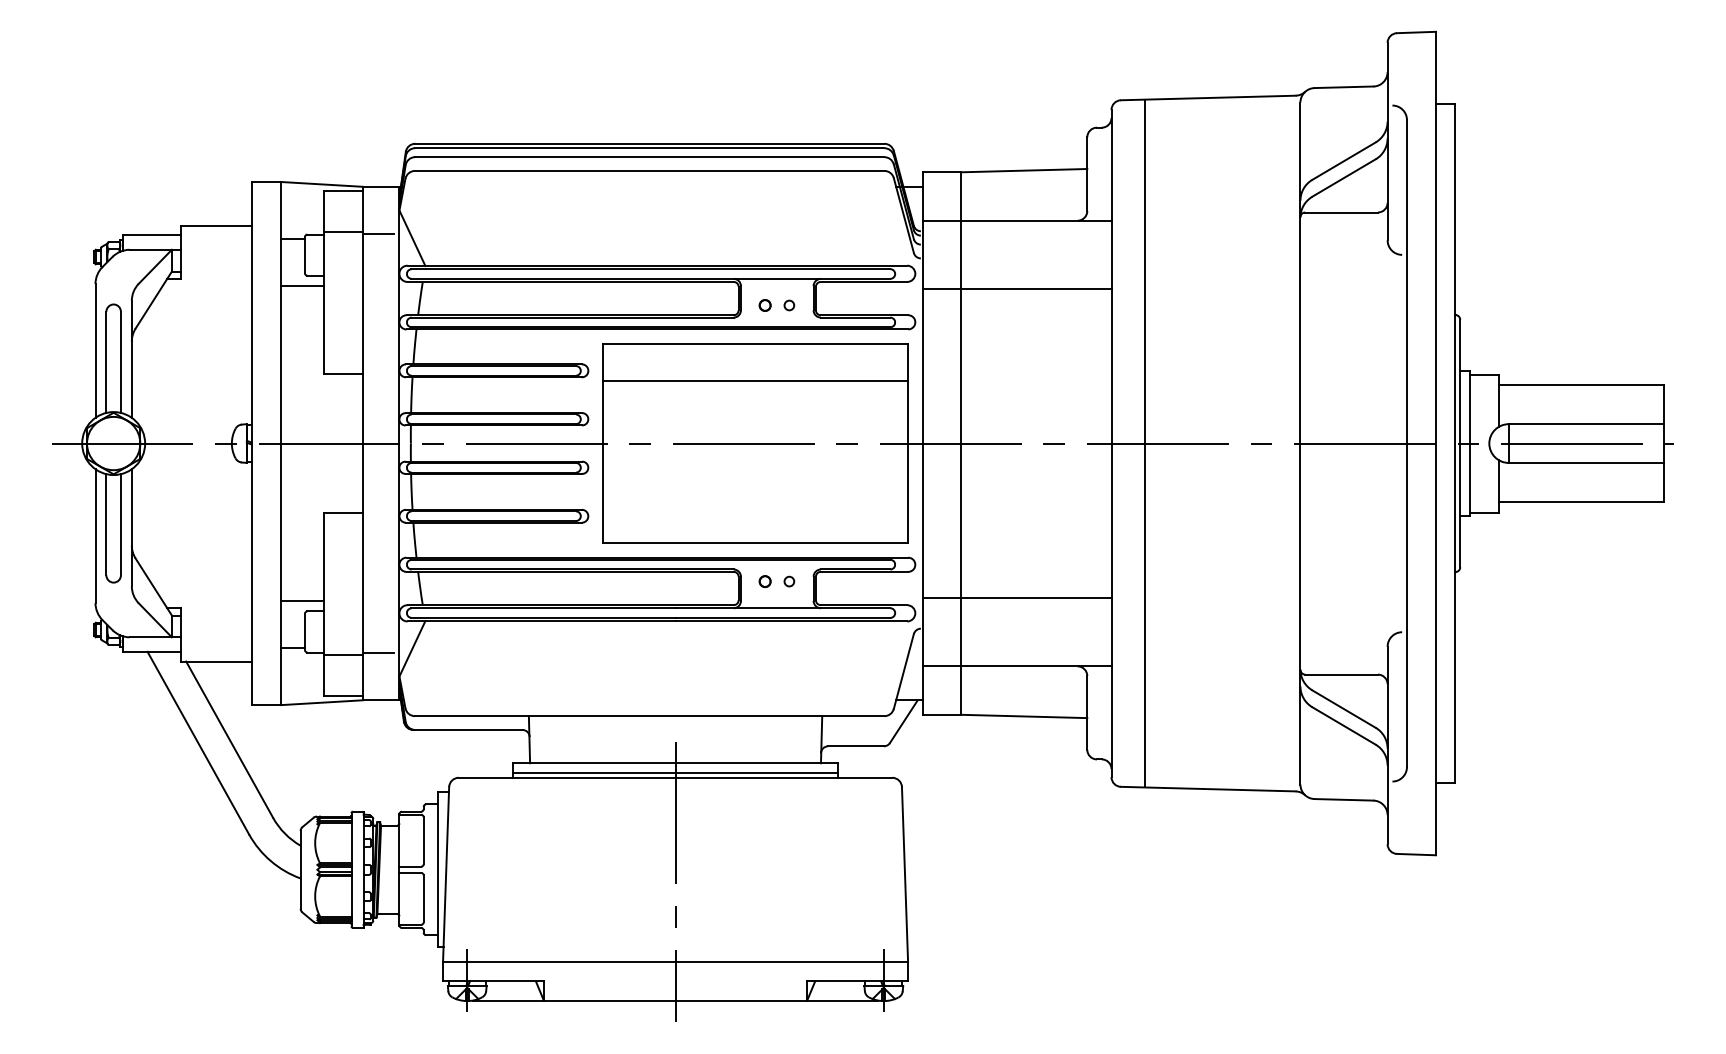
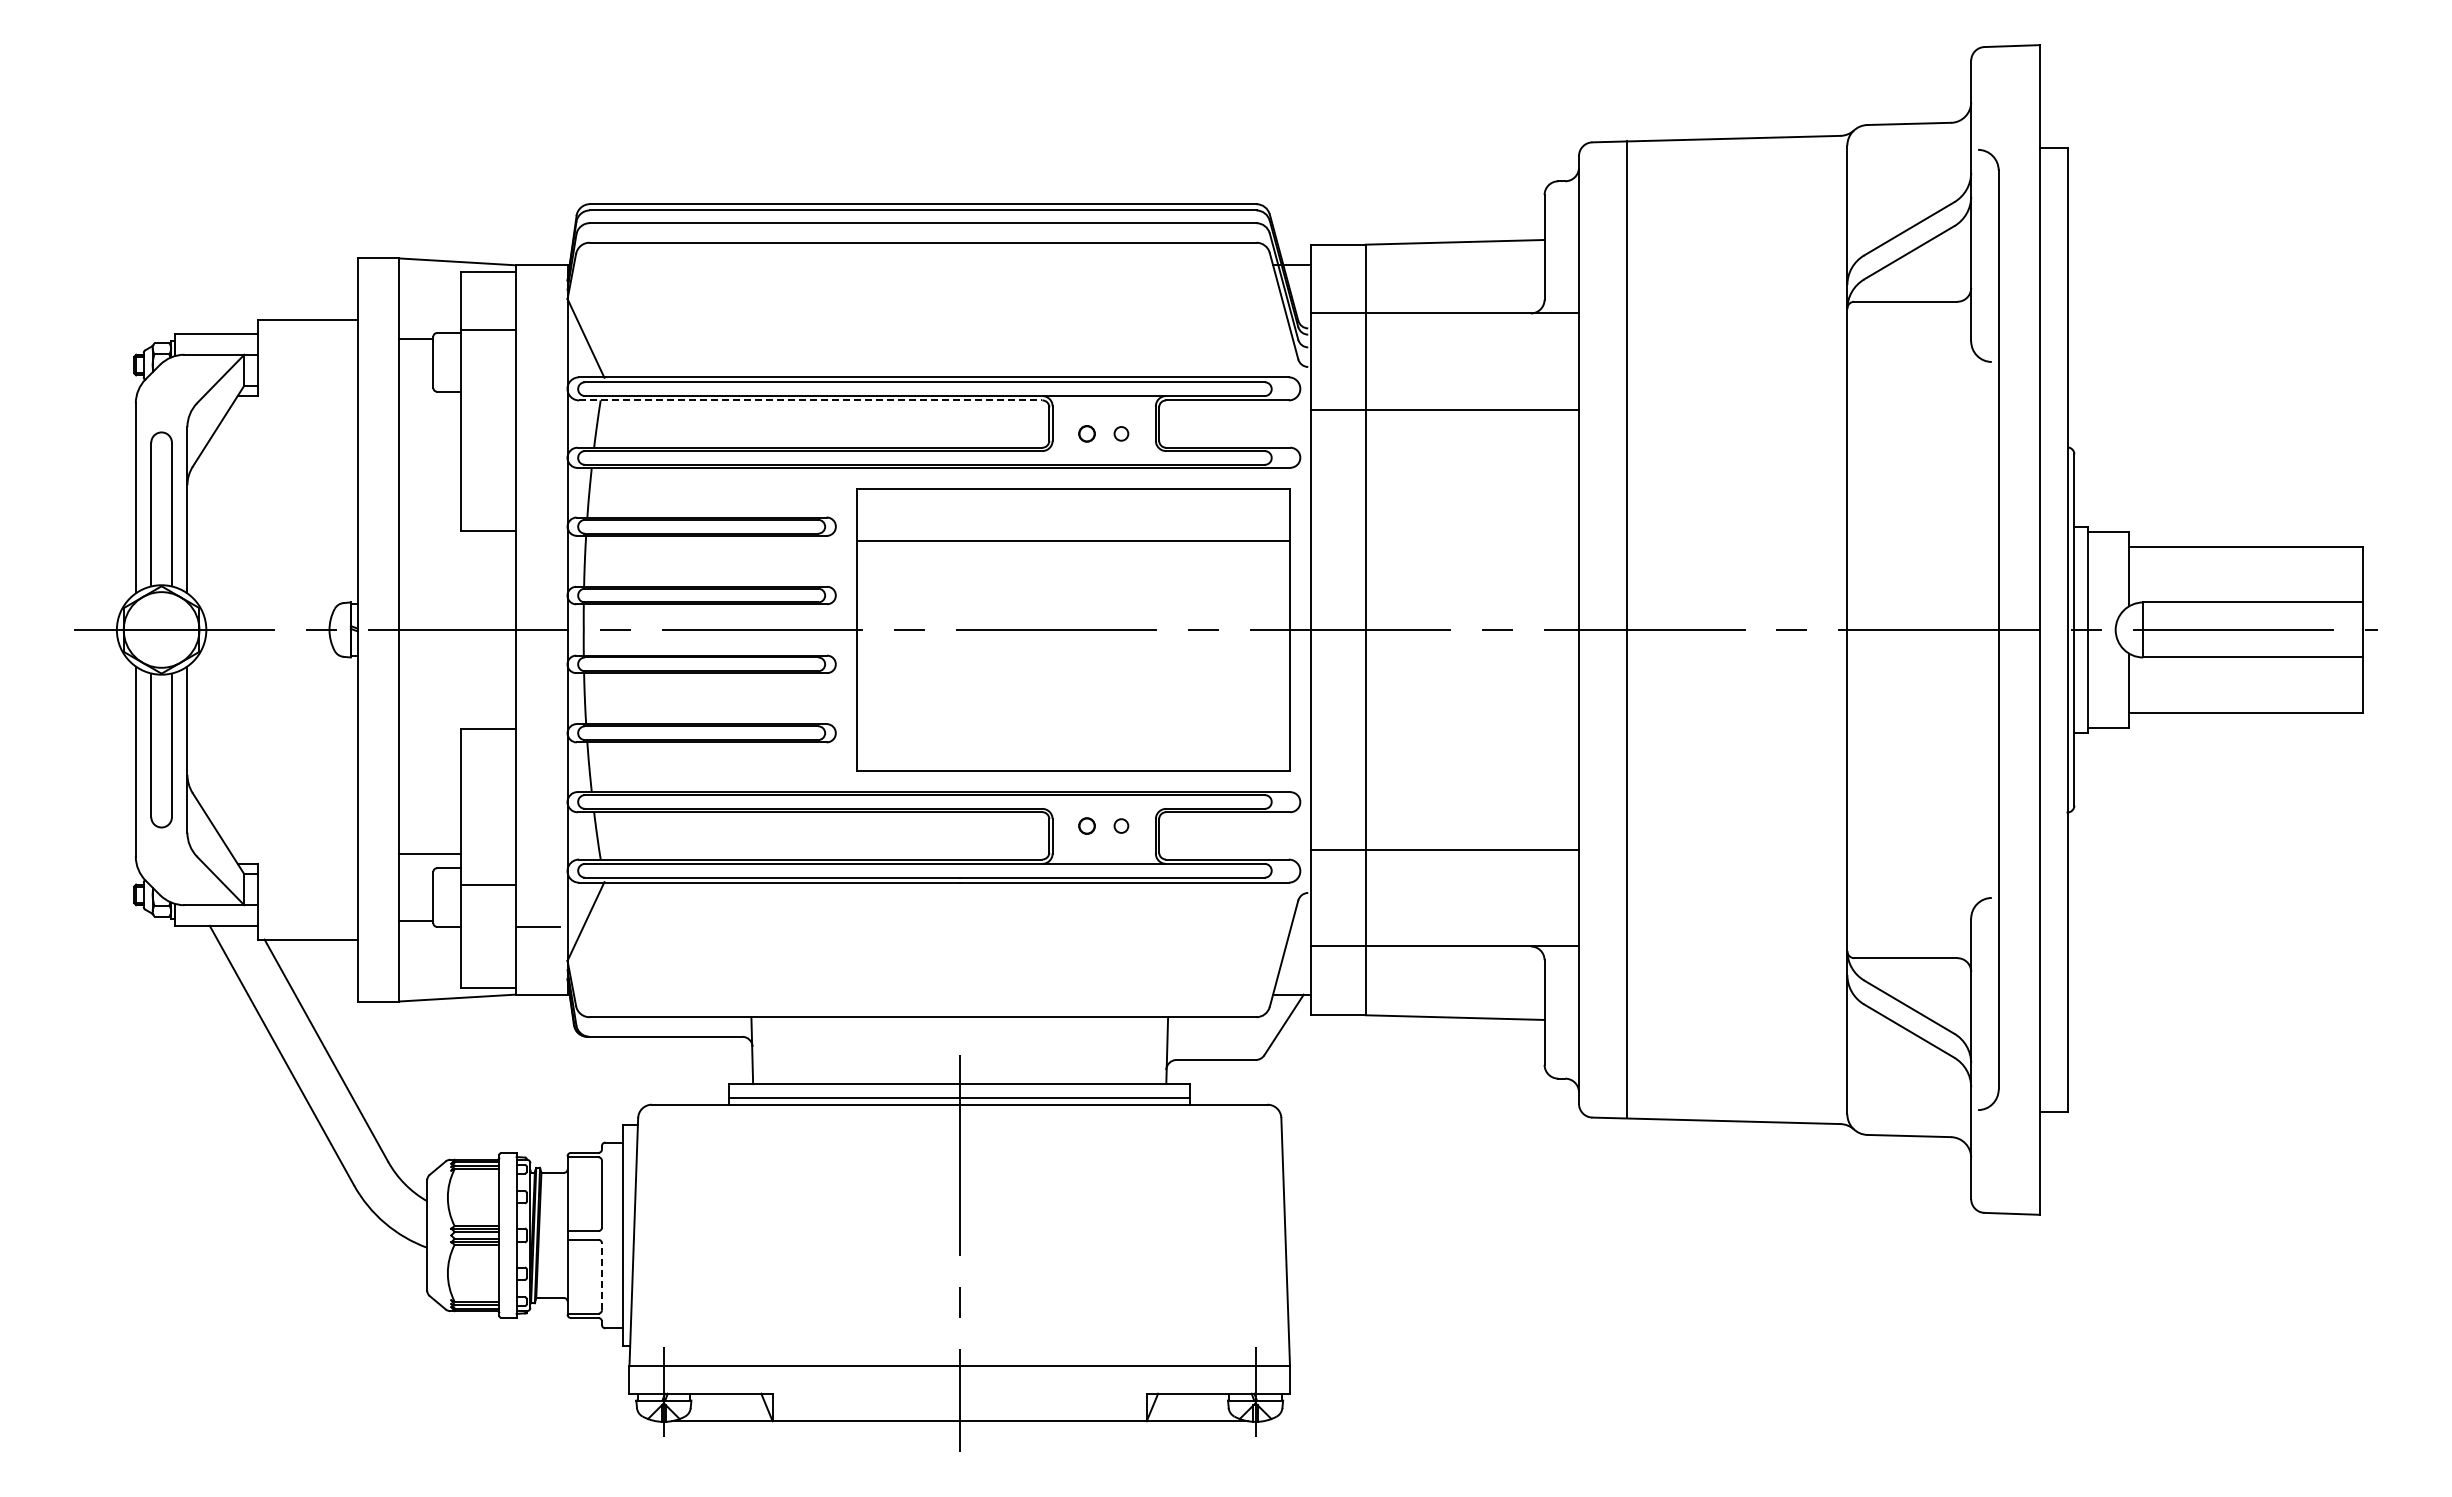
line: (379, 234) -> (538, 332), removed
line: (570, 282) -> (810, 400), solid -> dashed
line: (302, 286) -> (429, 406), removed
line: (343, 654) -> (487, 884), moved
line: (423, 898) -> (601, 1276), solid -> dashed

